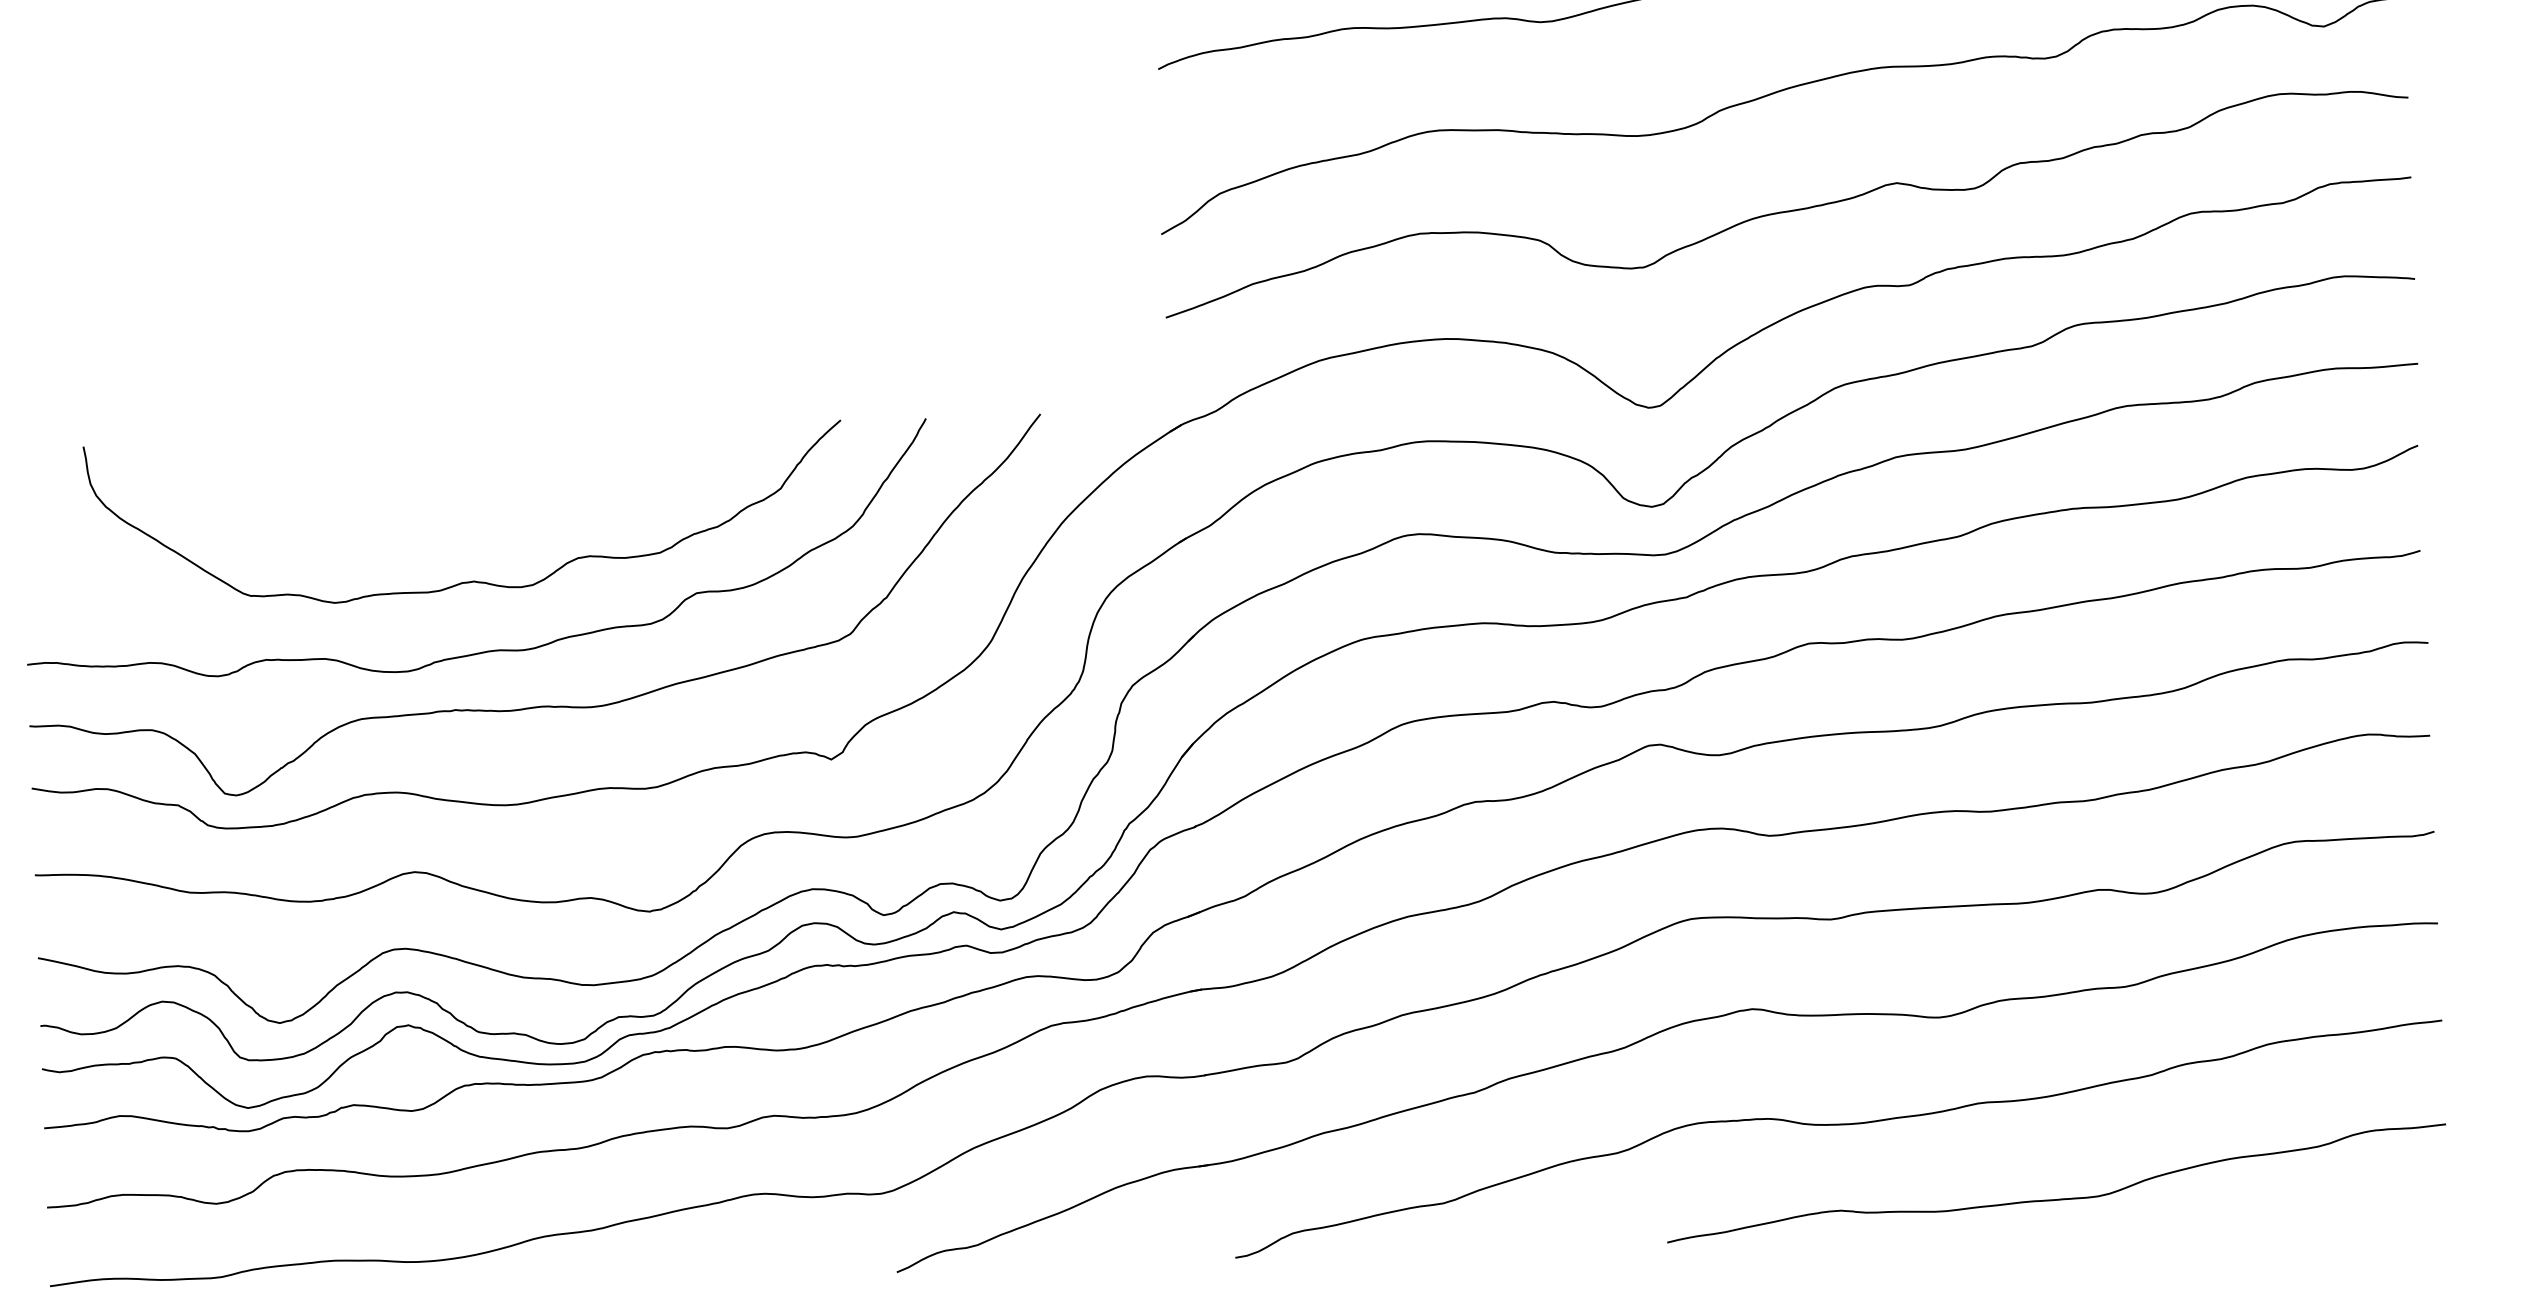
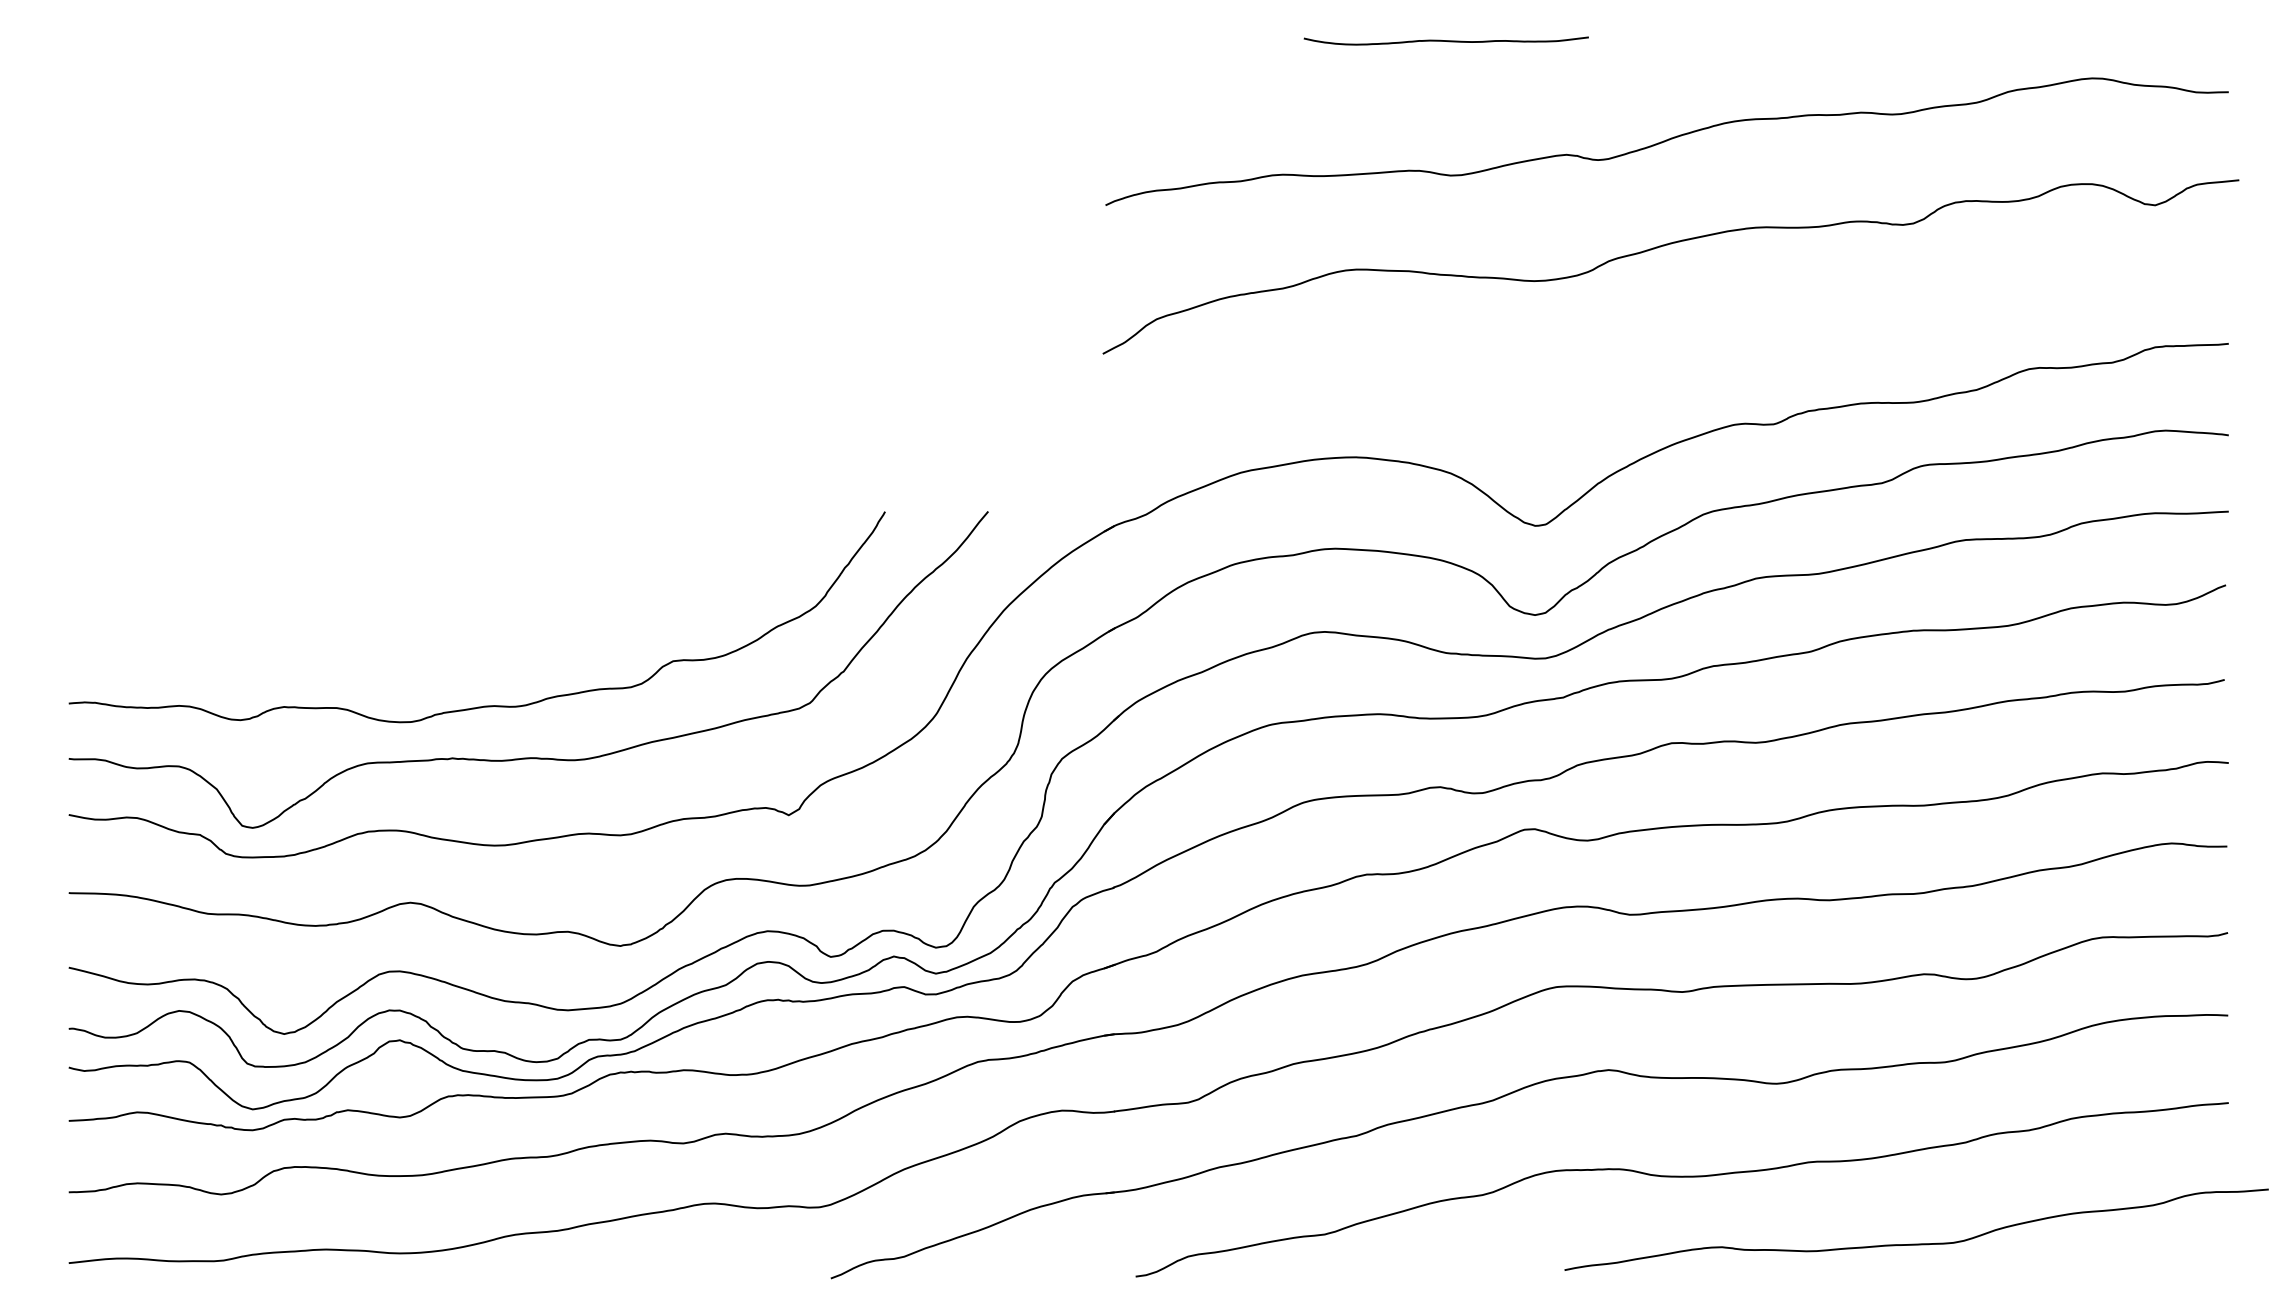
curve: (1789, 209) -> (1668, 352), removed
curve: (470, 580) -> (470, 642), removed
curve: (2057, 1198) -> (1916, 1243), moved

